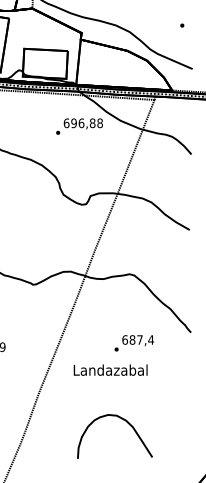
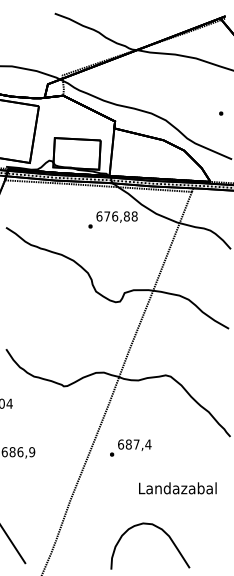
text: (74, 123) -> (107, 216), 696,88 -> 676,88
text: (134, 342) -> (130, 447), moved
text: (110, 370) -> (177, 488), moved

